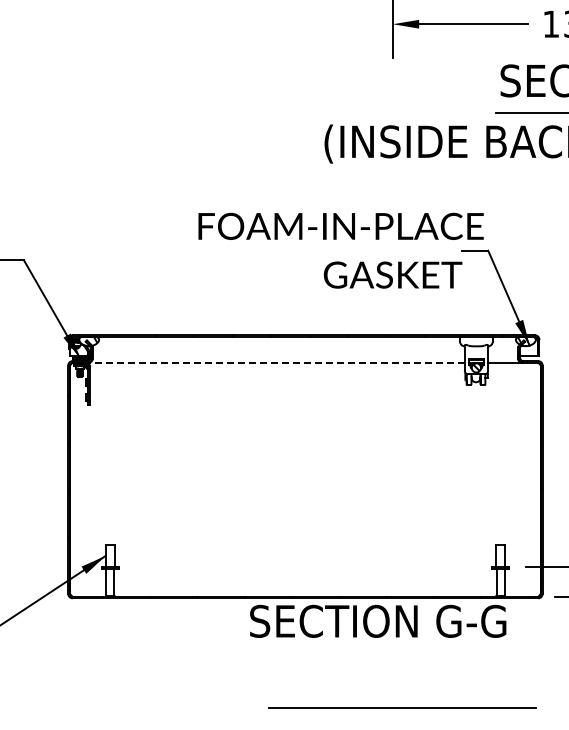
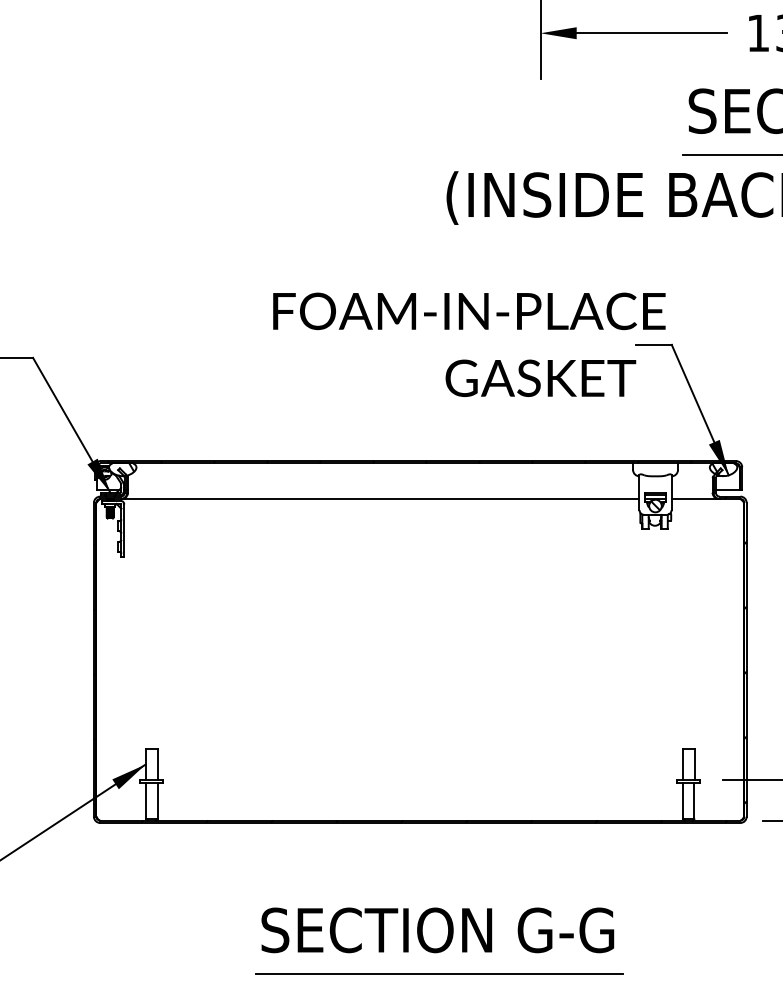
line: (276, 362) -> (380, 498), dashed -> solid
text: (378, 620) -> (438, 929), moved
line: (402, 707) -> (439, 973), moved

